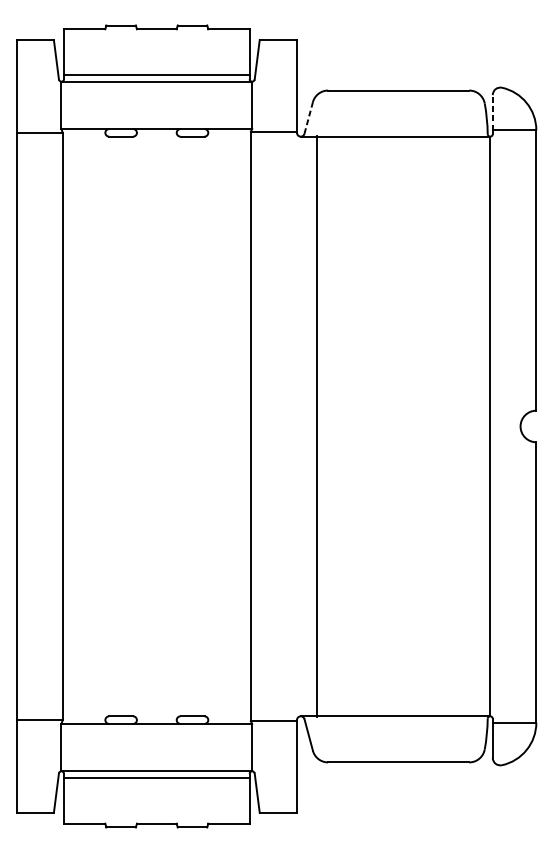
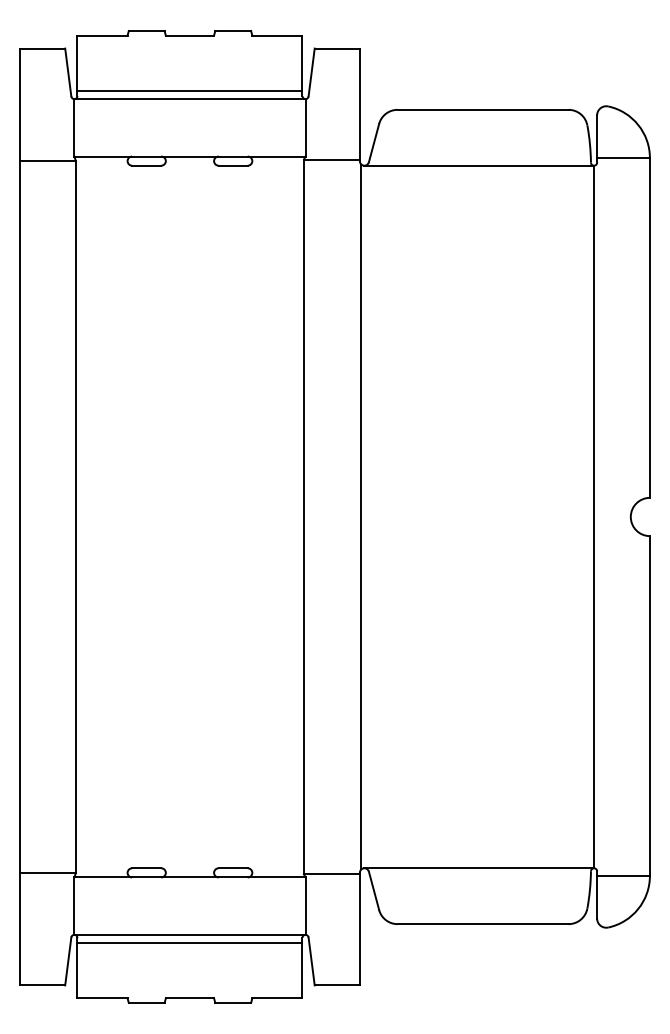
line: (493, 112) -> (597, 136), dashed -> solid
line: (309, 118) -> (374, 143), dashed -> solid
line: (317, 426) -> (361, 516), moved

